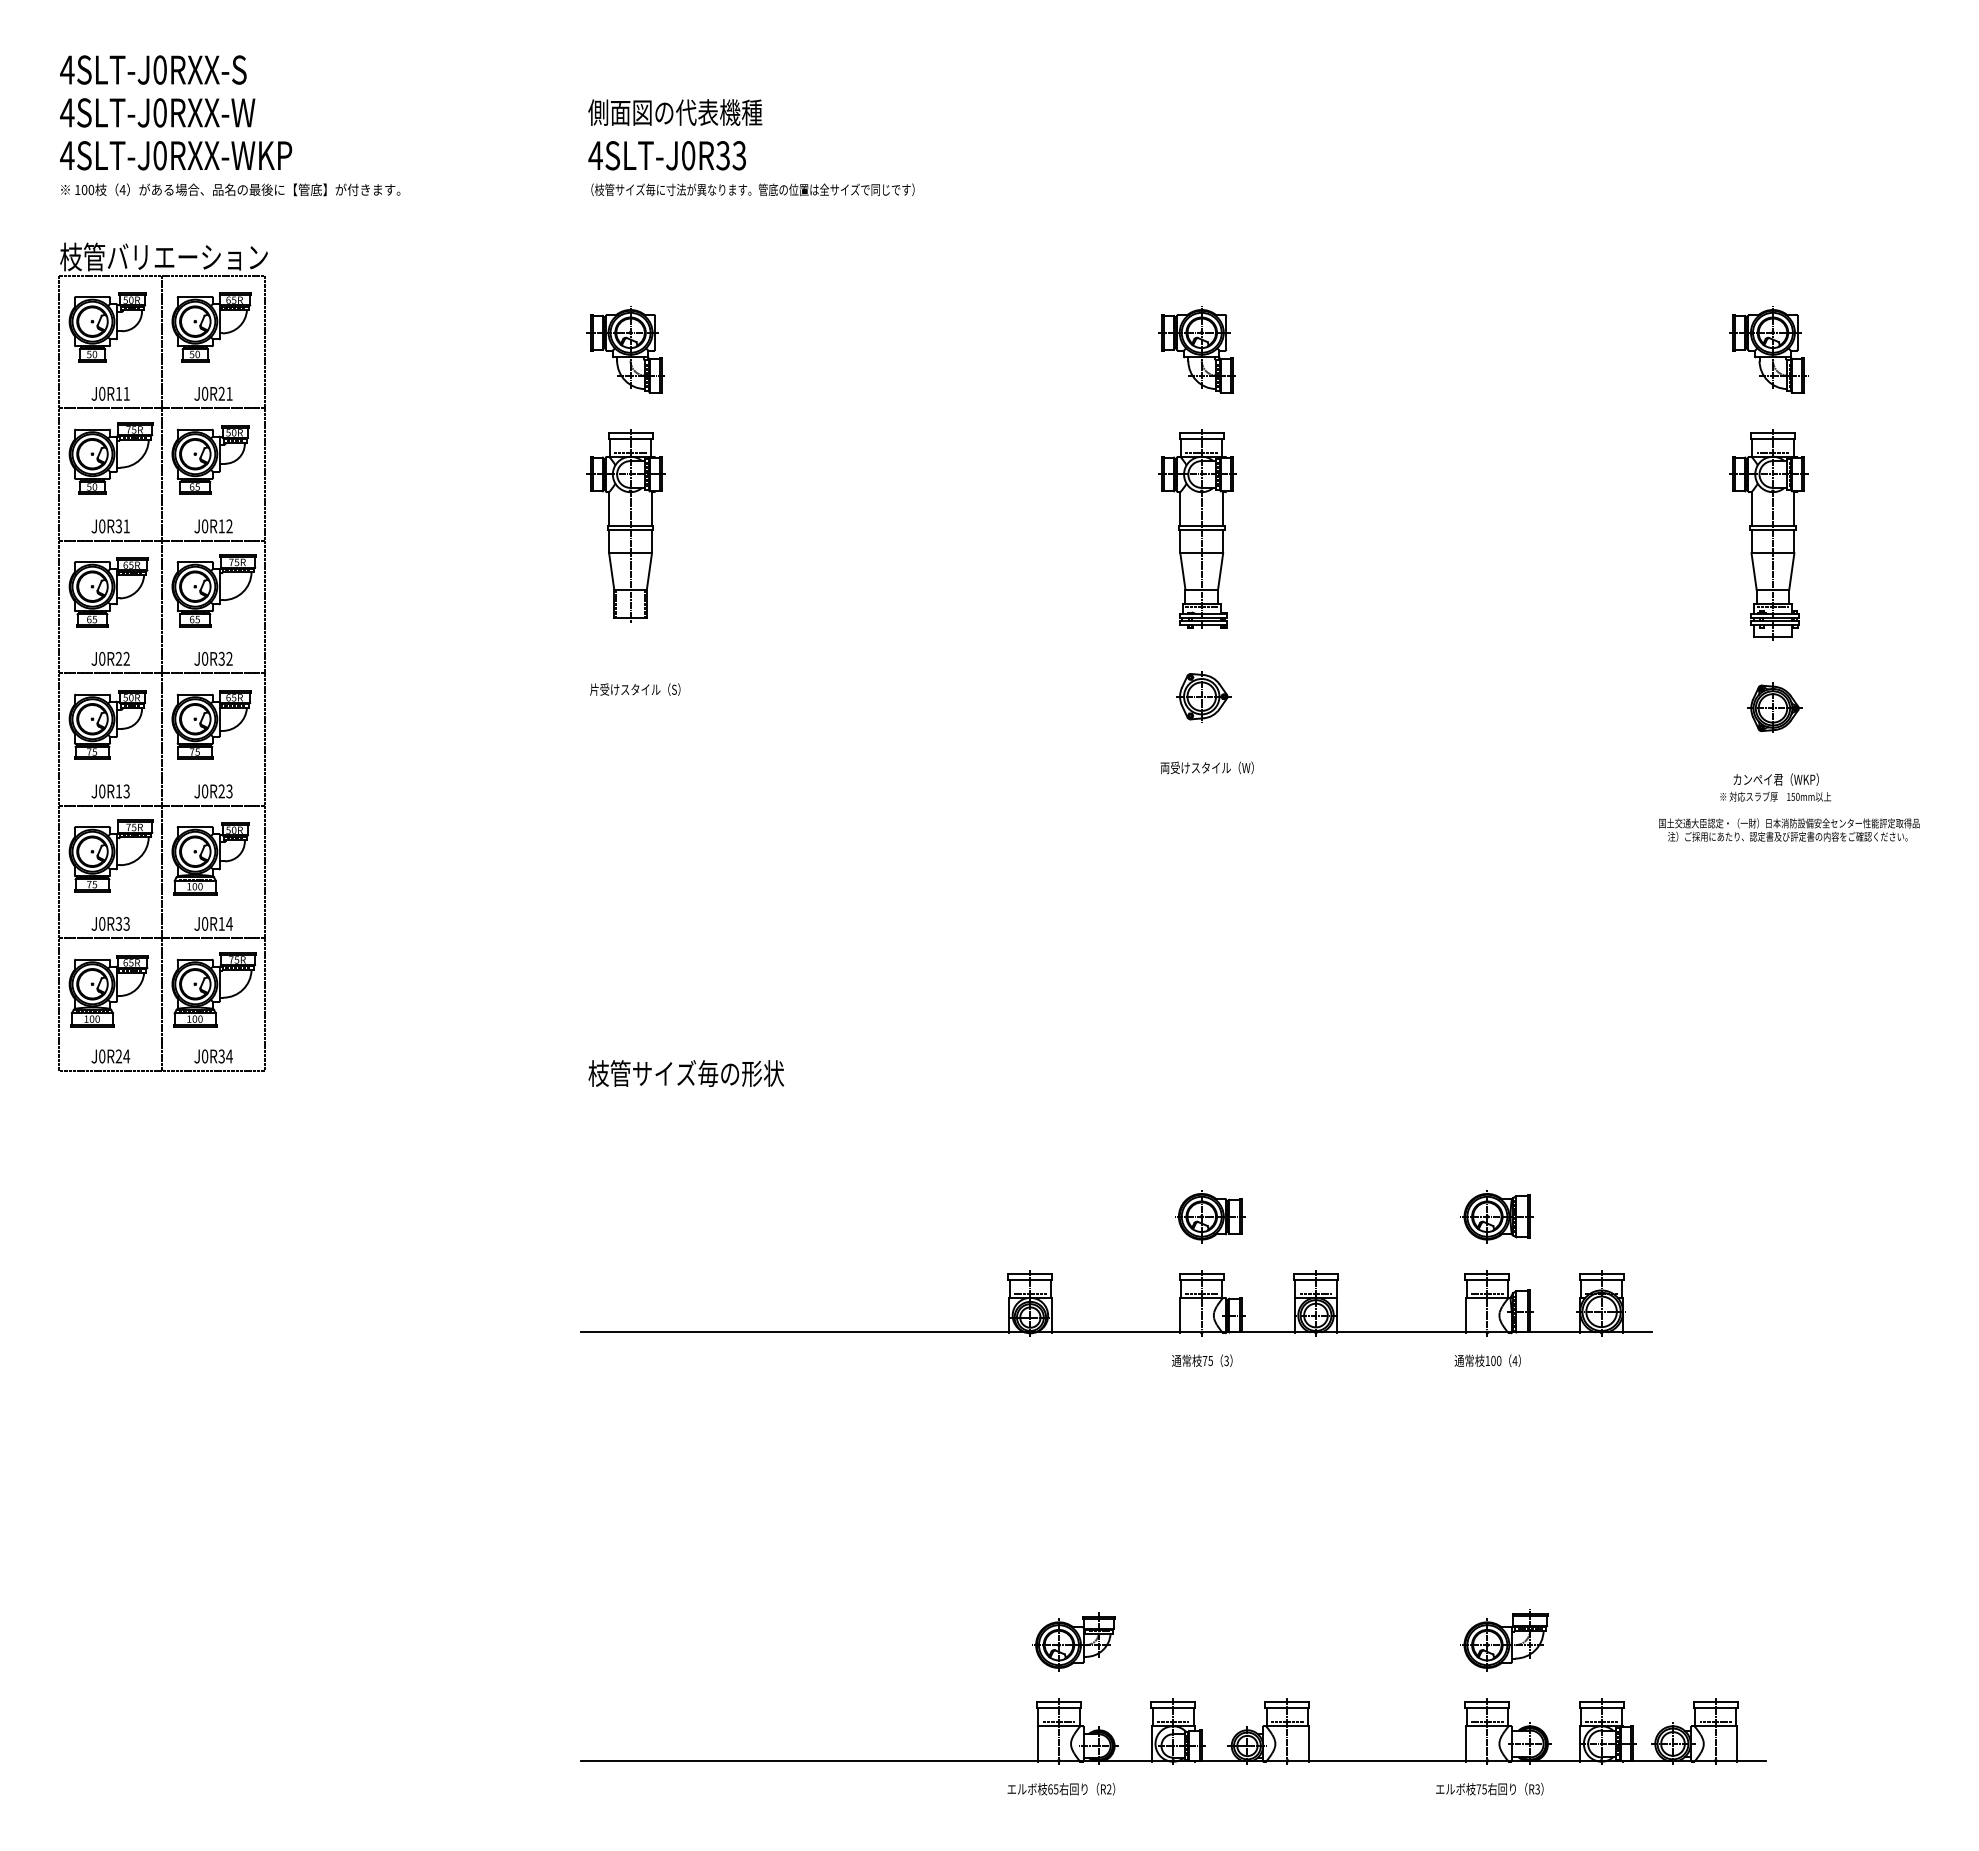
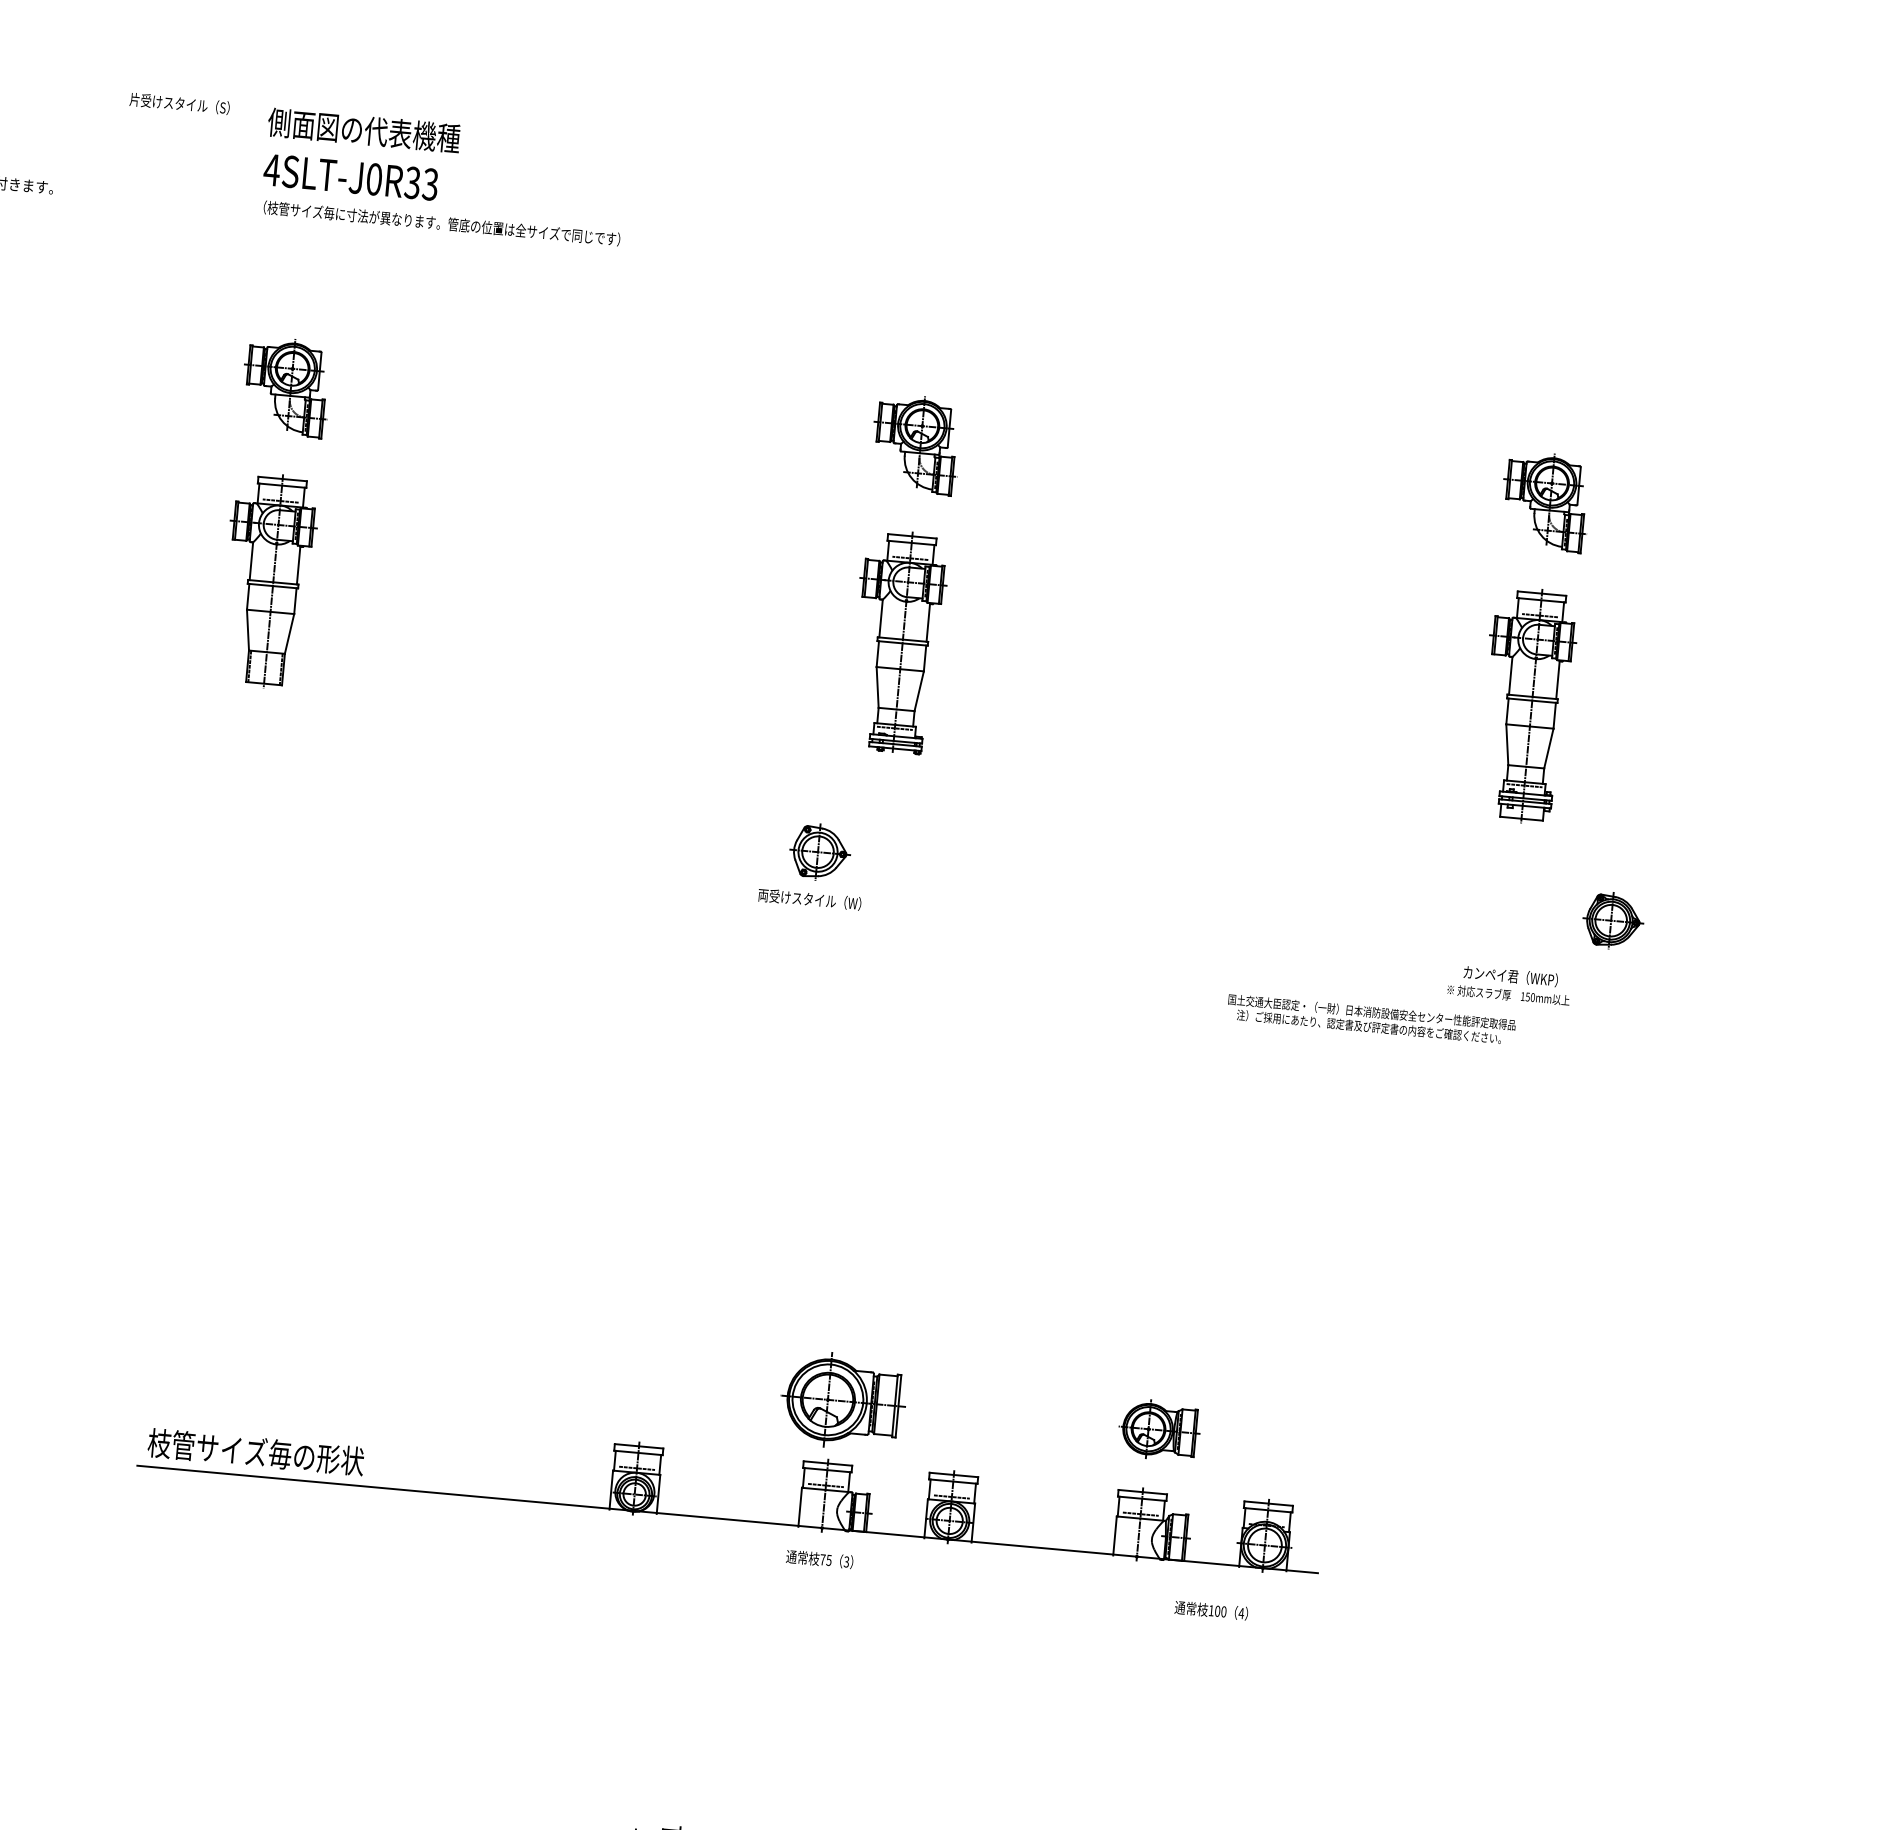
text: (635, 689) -> (180, 103), moved
part: (1203, 696) -> (819, 852), moved
part: (1774, 707) -> (1612, 919), moved
text: (1206, 767) -> (809, 898), moved
text: (1789, 829) -> (1371, 1019), moved
text: (686, 1073) -> (256, 1452), moved
part: (1210, 1216) -> (843, 1401), size x1.6
text: (1487, 1360) -> (1211, 1610), moved

